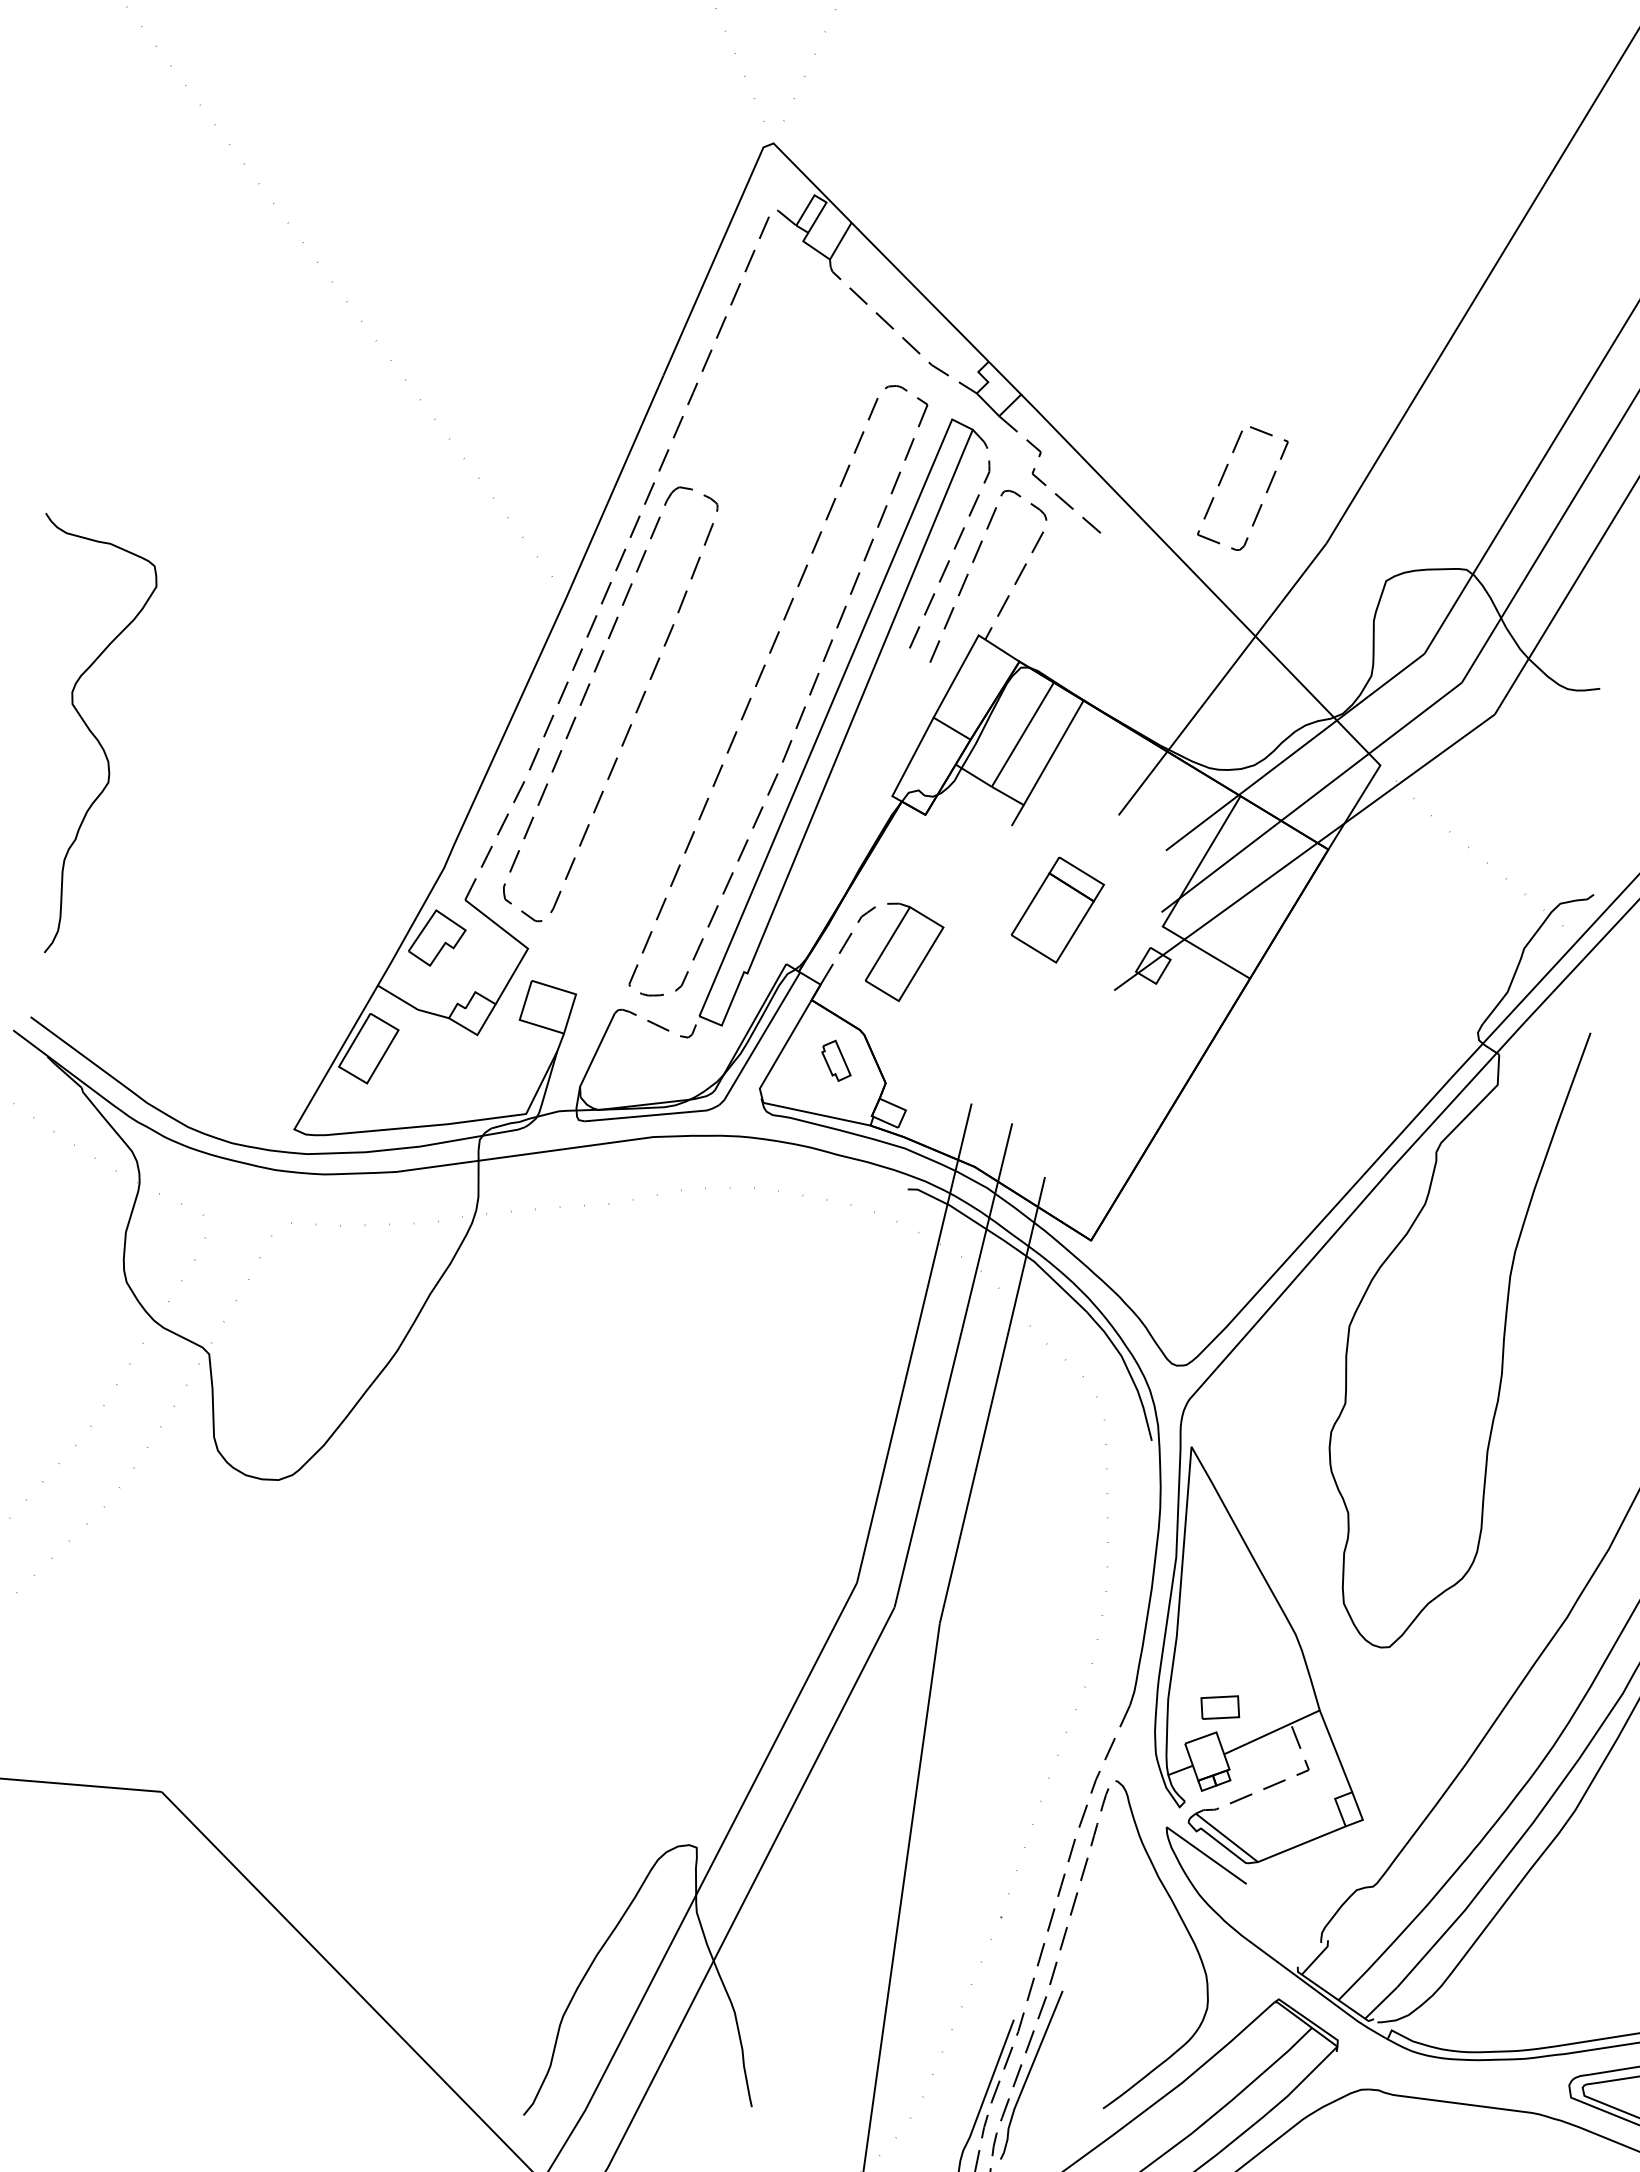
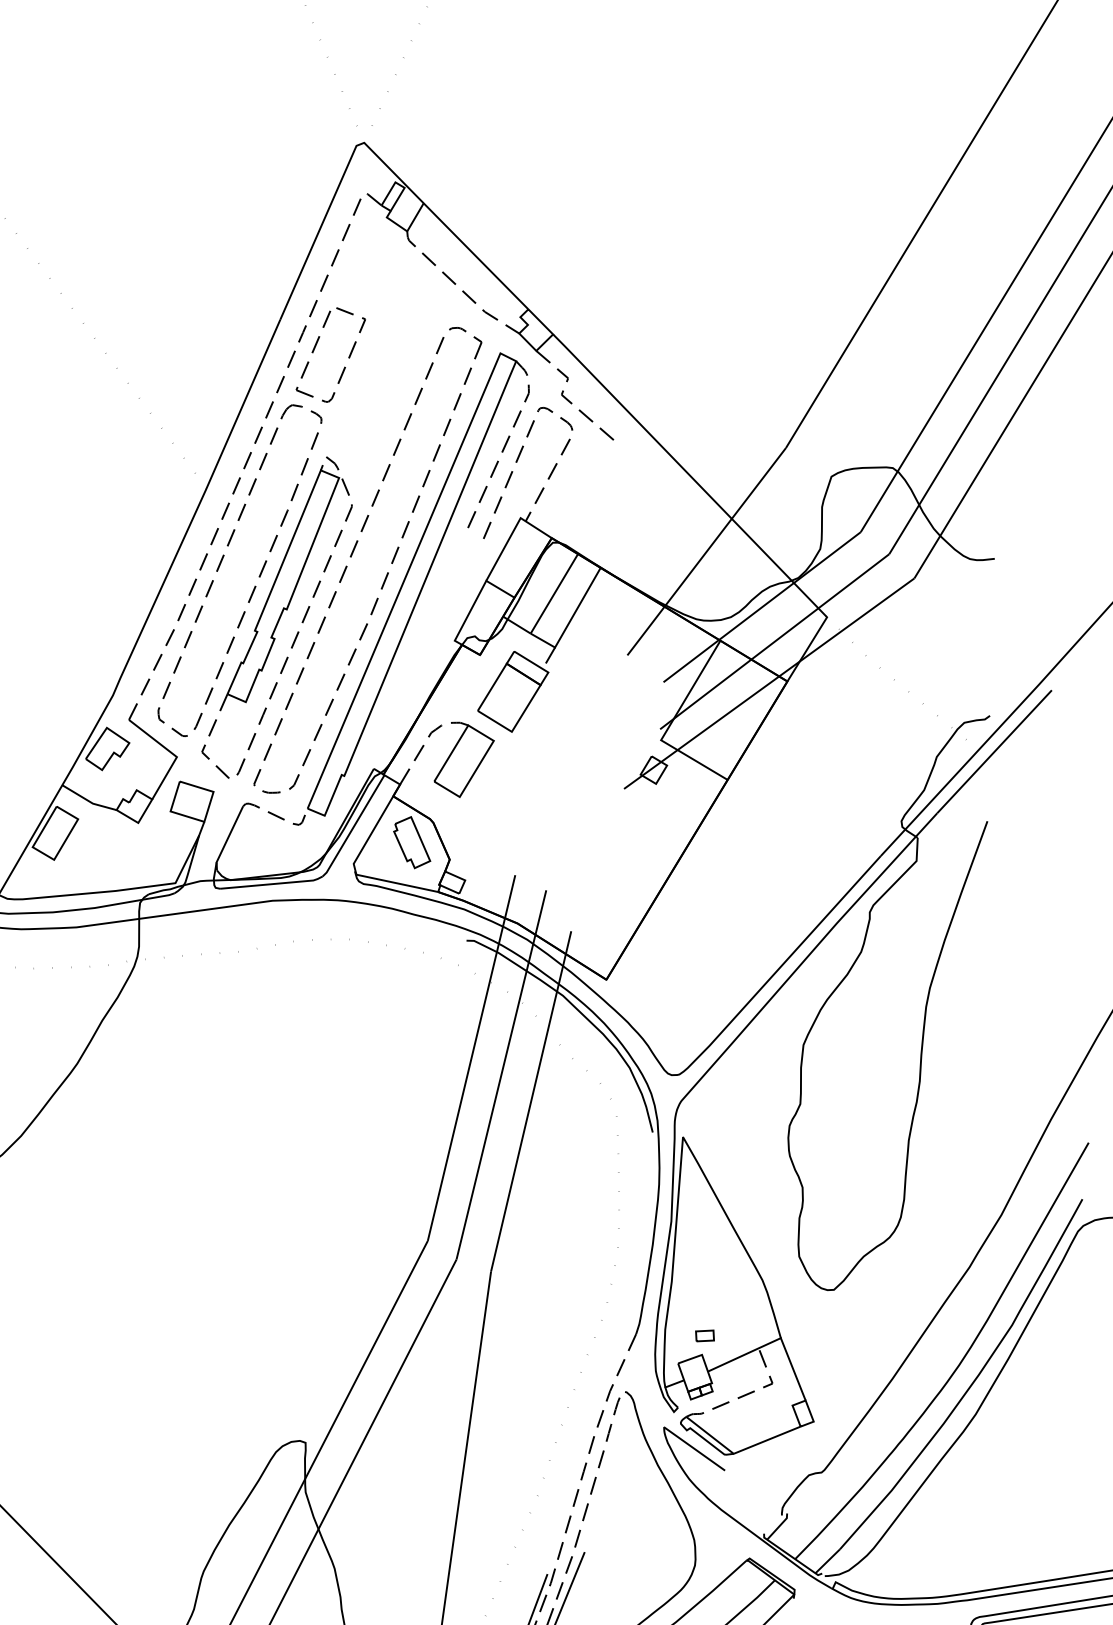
part: (1222, 479) -> (315, 348), moved
part: (659, 765) -> (277, 617), added
part: (1058, 909) -> (513, 691), moved
part: (836, 1060) -> (412, 842), size x1.67
part: (1220, 1707) -> (705, 1335), size x0.62

